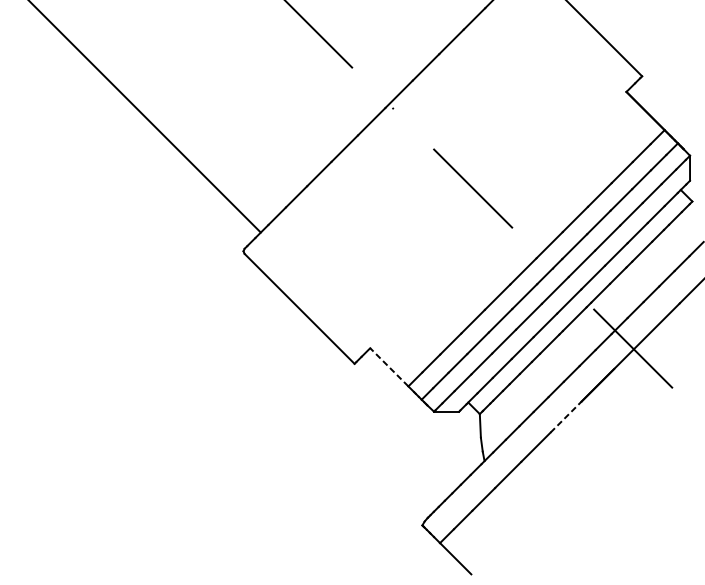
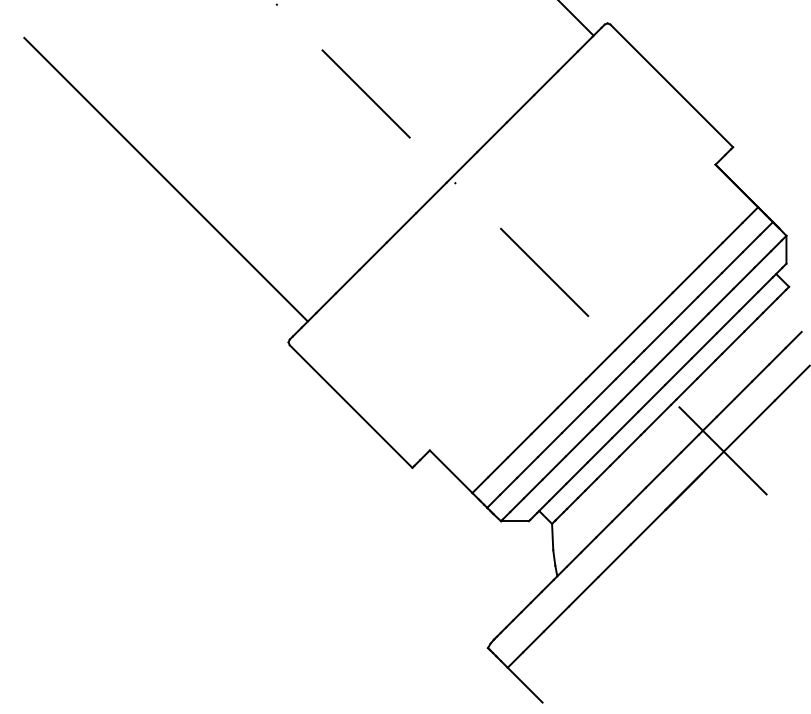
line: (388, 367) -> (450, 471), dashed -> solid
line: (566, 417) -> (648, 527), dashed -> solid

